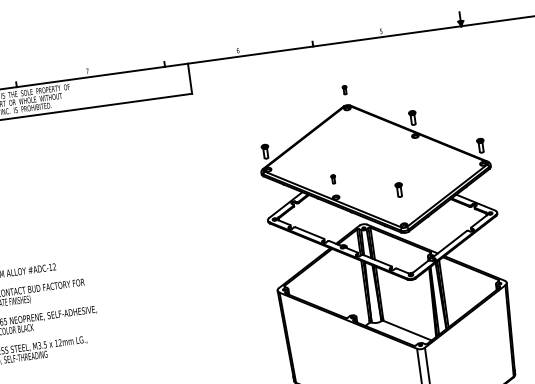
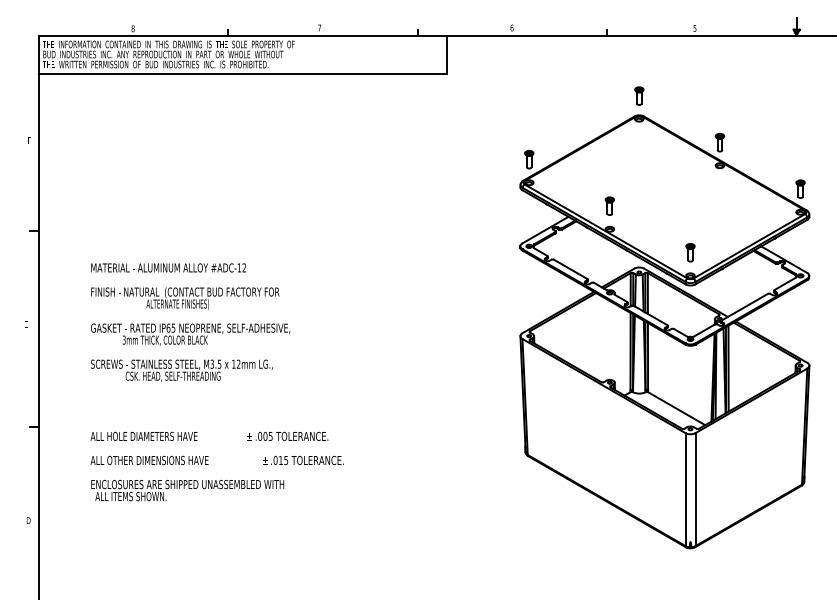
part: (344, 89) -> (639, 95), size x1.67
part: (333, 178) -> (609, 205), size x1.67
part: (399, 189) -> (690, 252), moved

